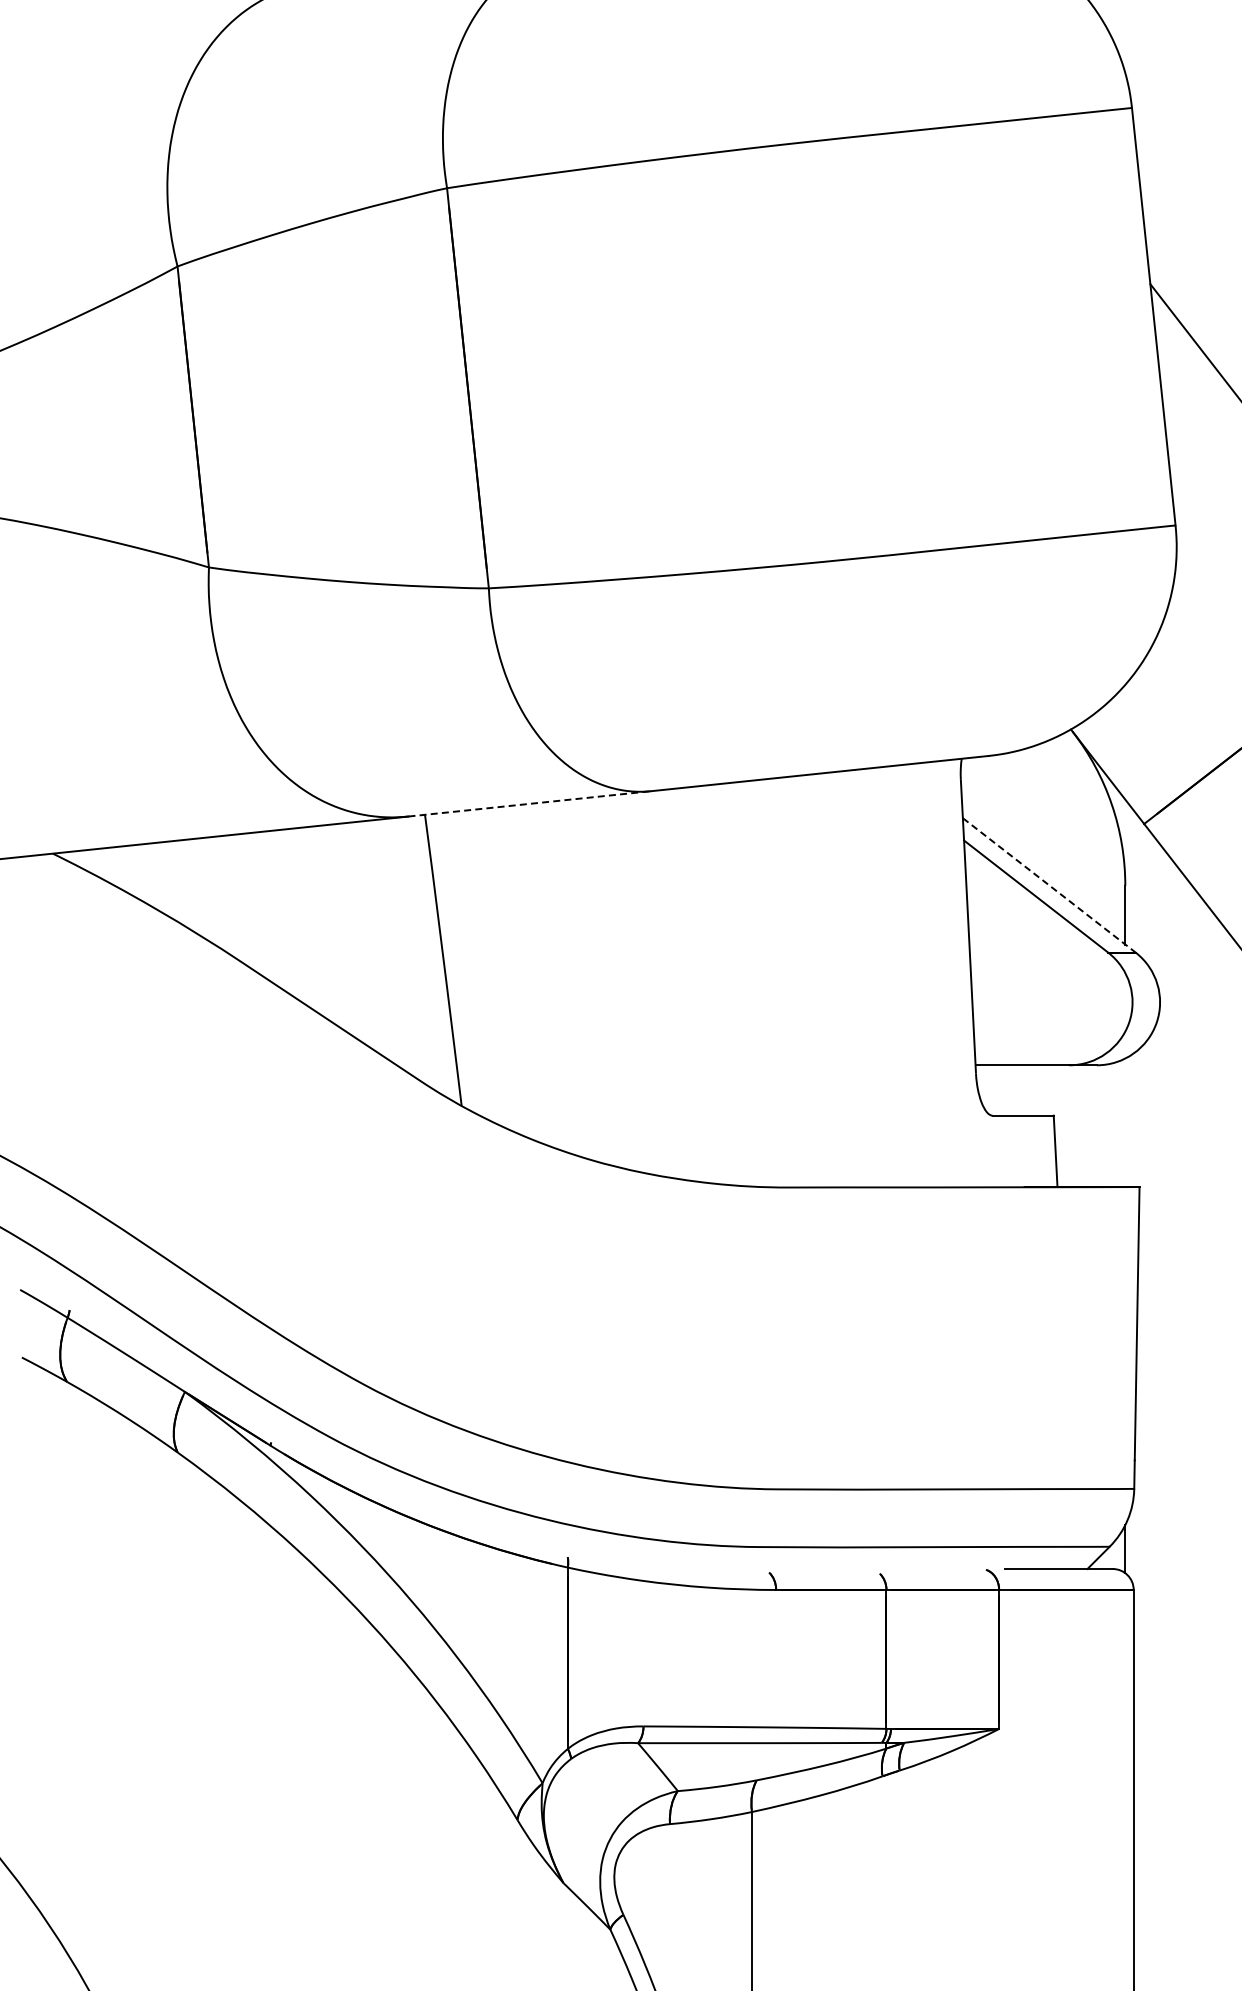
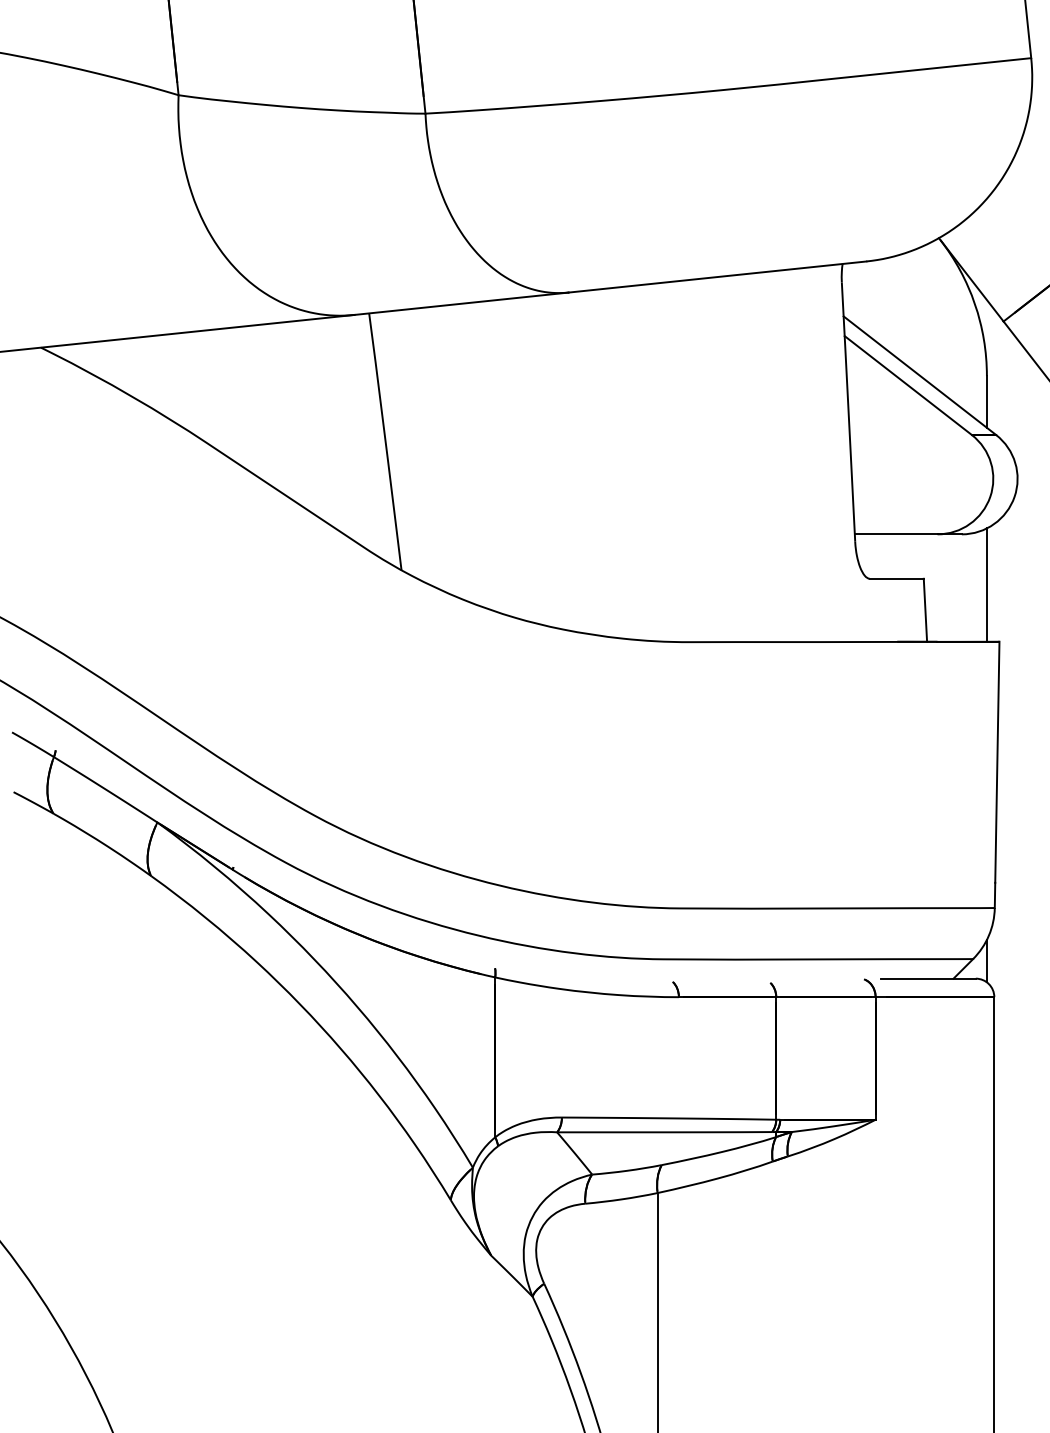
line: (530, 803) -> (462, 303), dashed -> solid
line: (1049, 885) -> (920, 375), dashed -> solid
line: (1125, 1122) -> (987, 584), added

